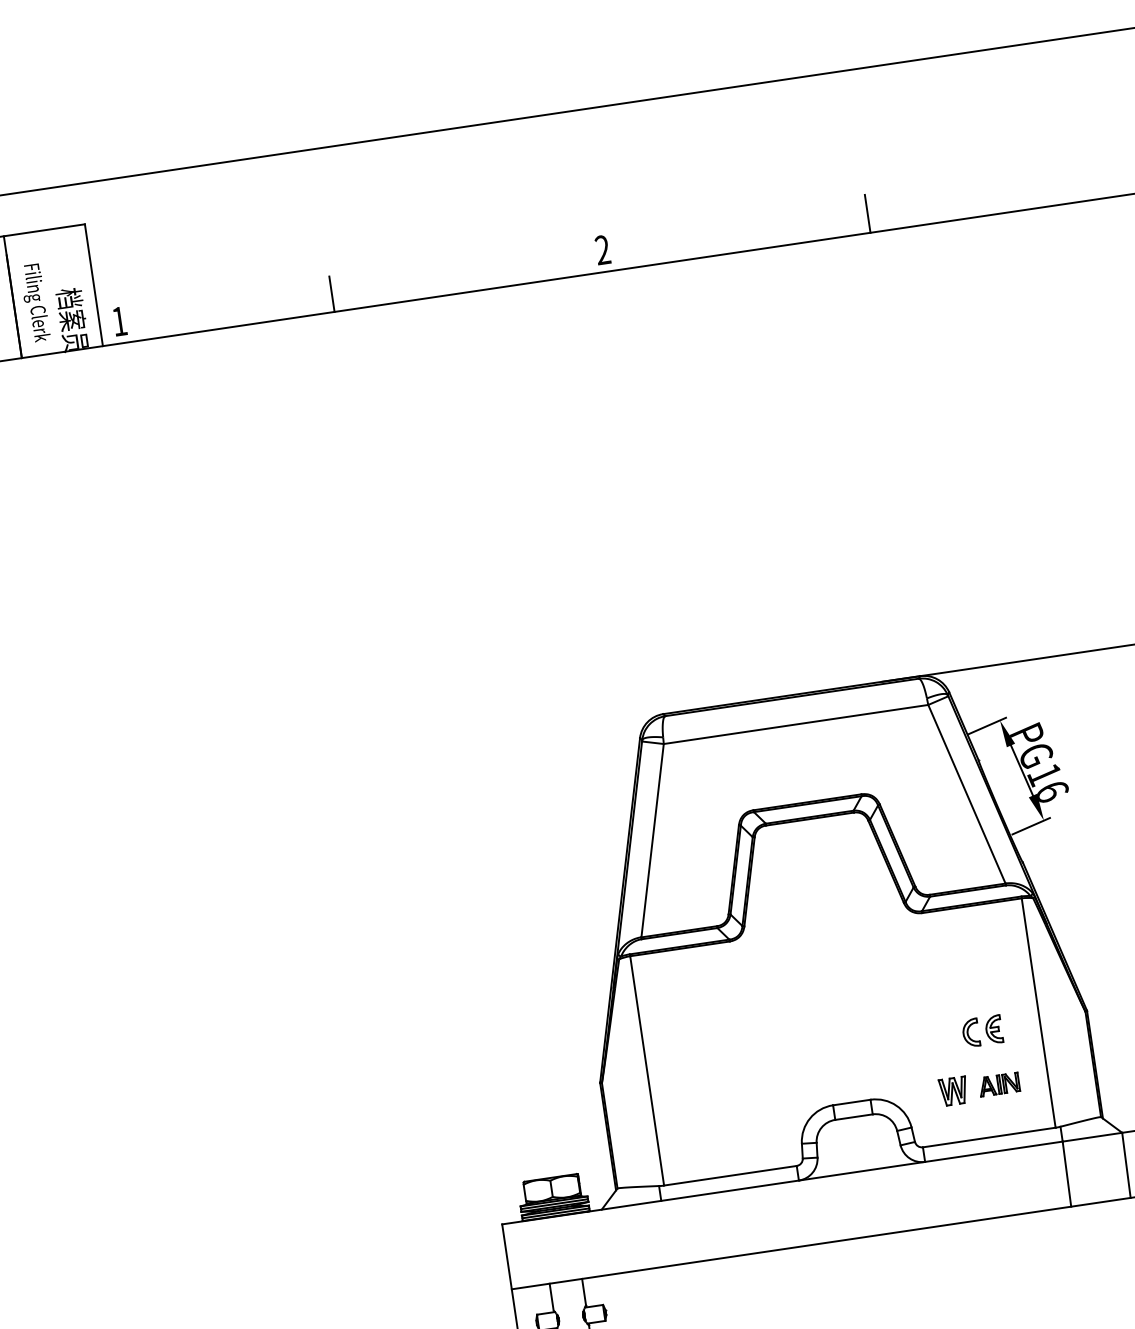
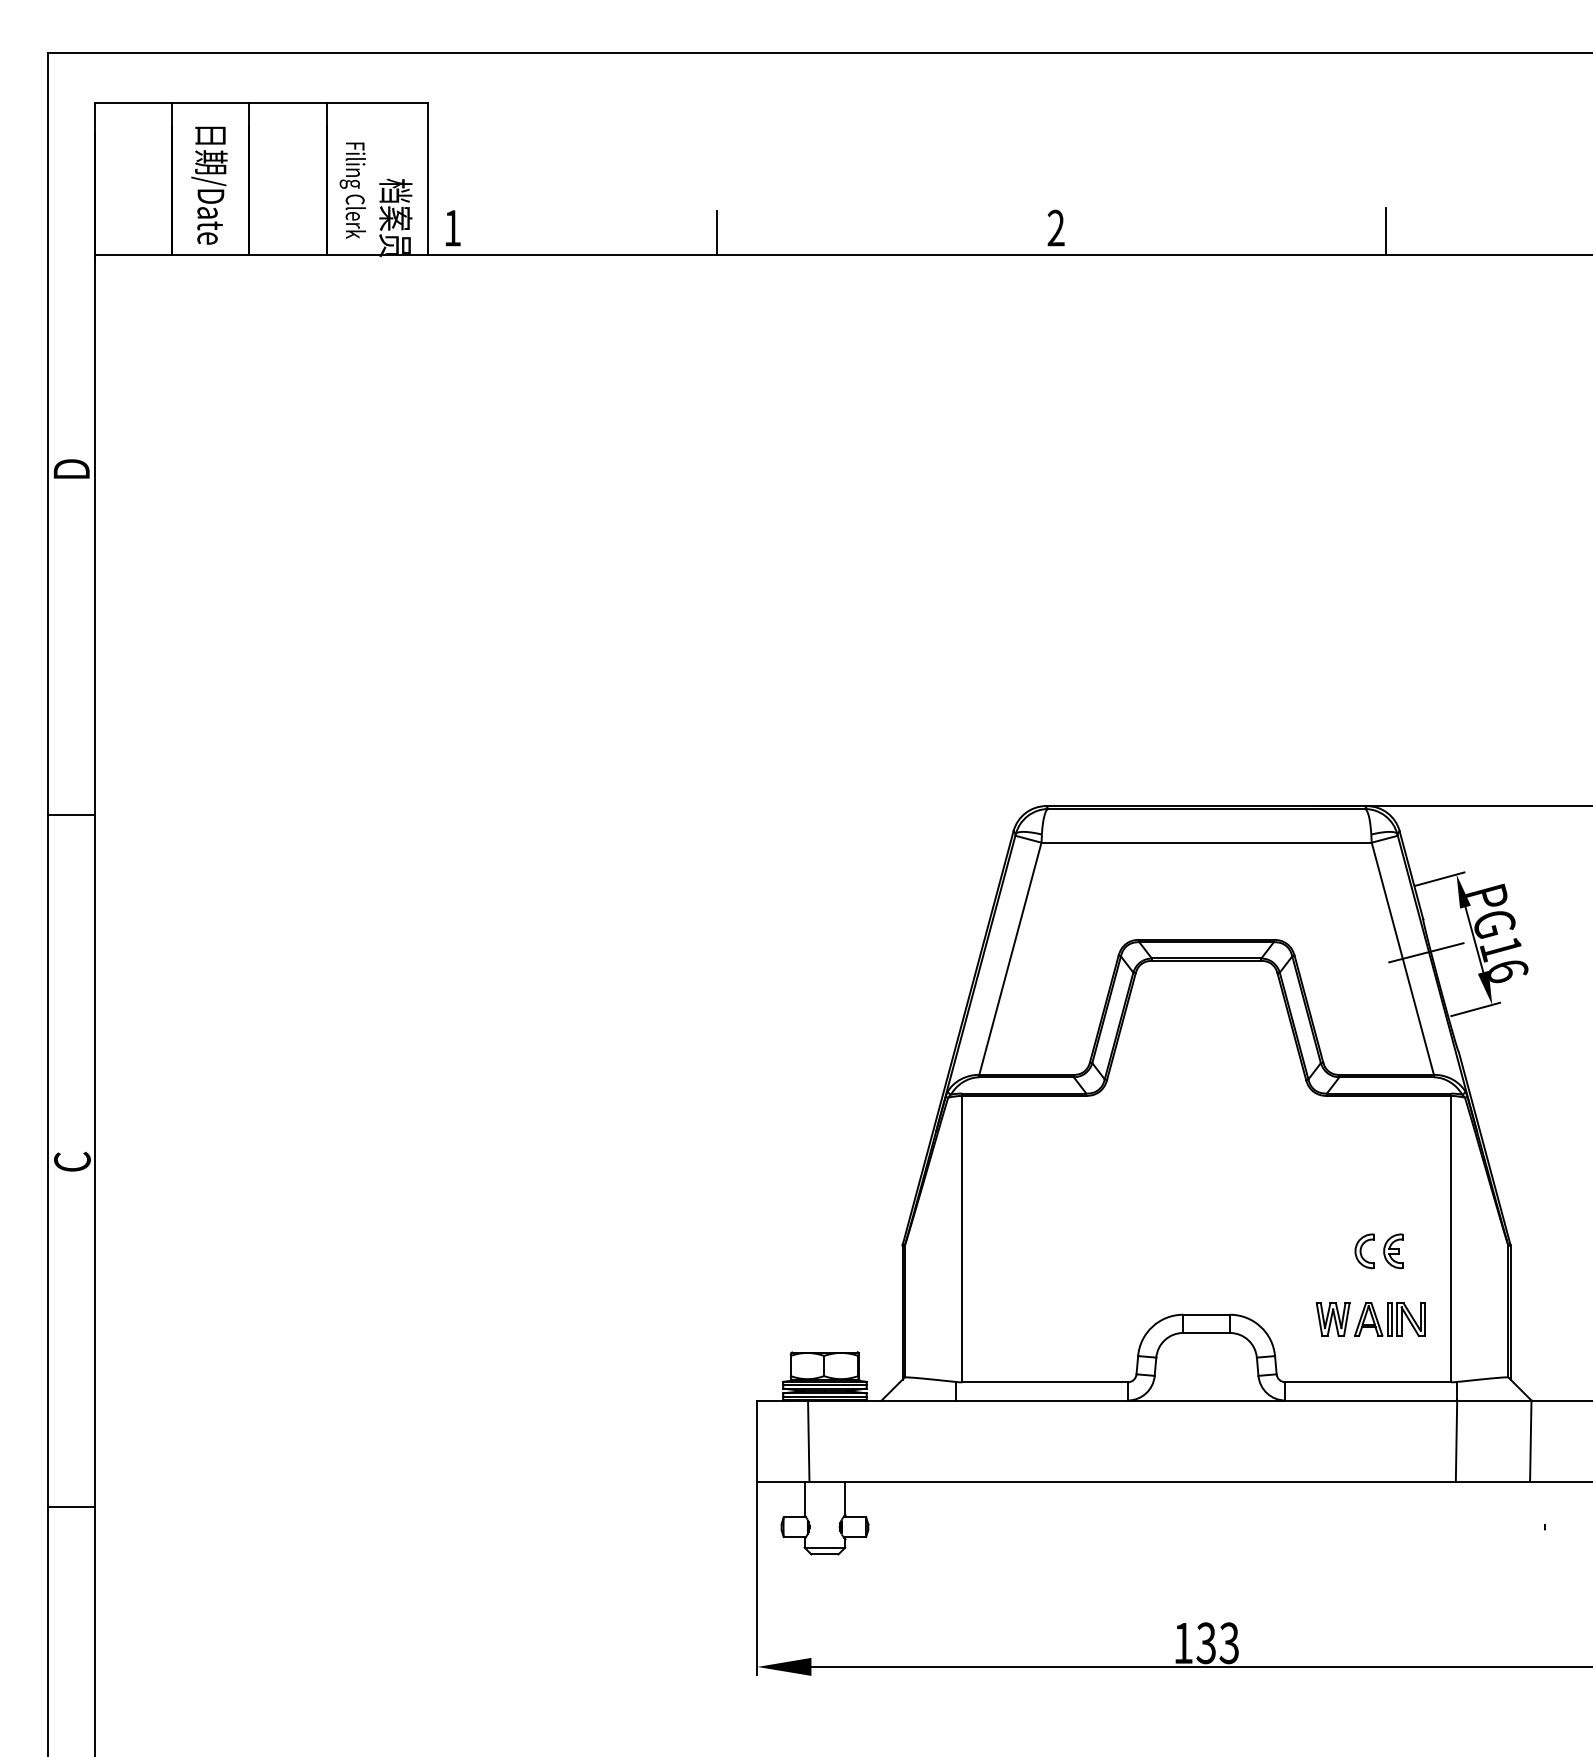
line: (985, 786) -> (1426, 952), added
part: (998, 1084) -> (1389, 1319), size x1.43
line: (547, 1250) -> (808, 1440), added

